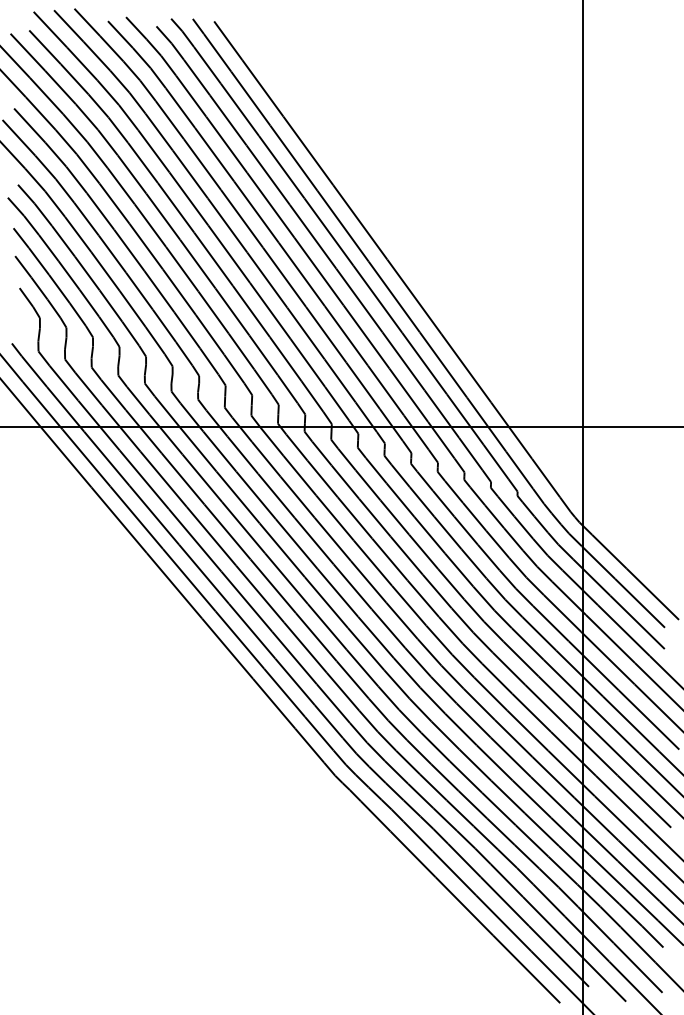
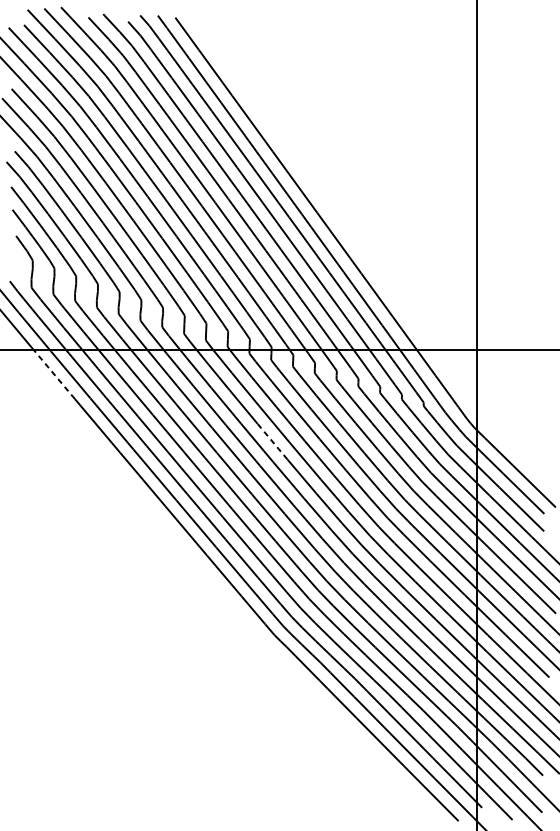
line: (65, 457) -> (53, 374), solid -> dashed
line: (332, 539) -> (272, 441), solid -> dashed

